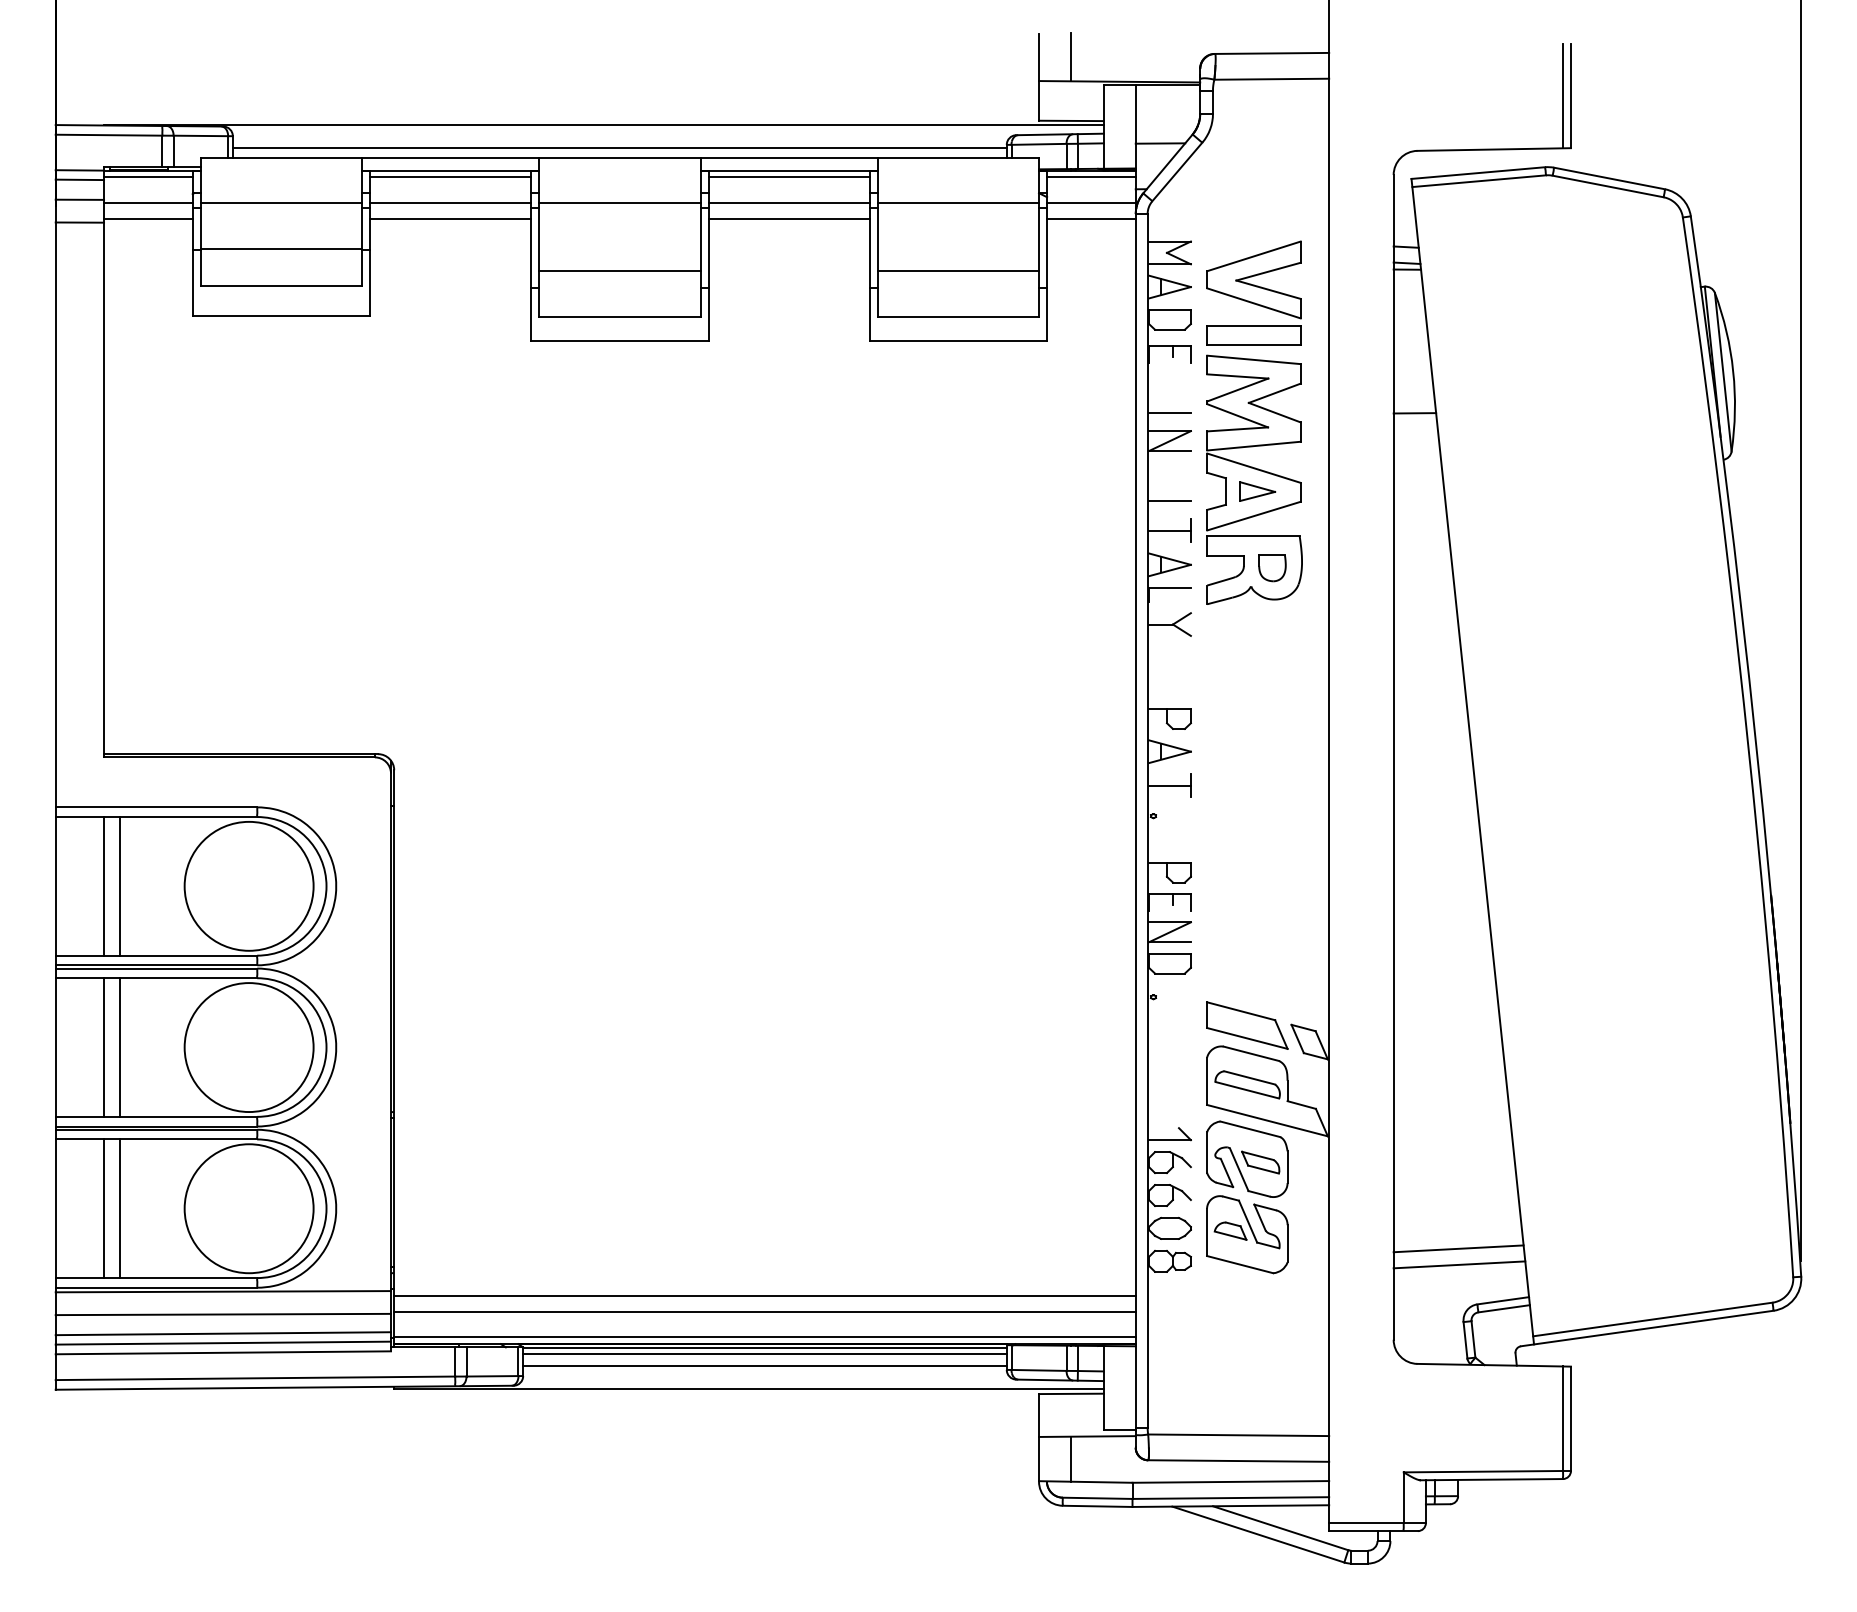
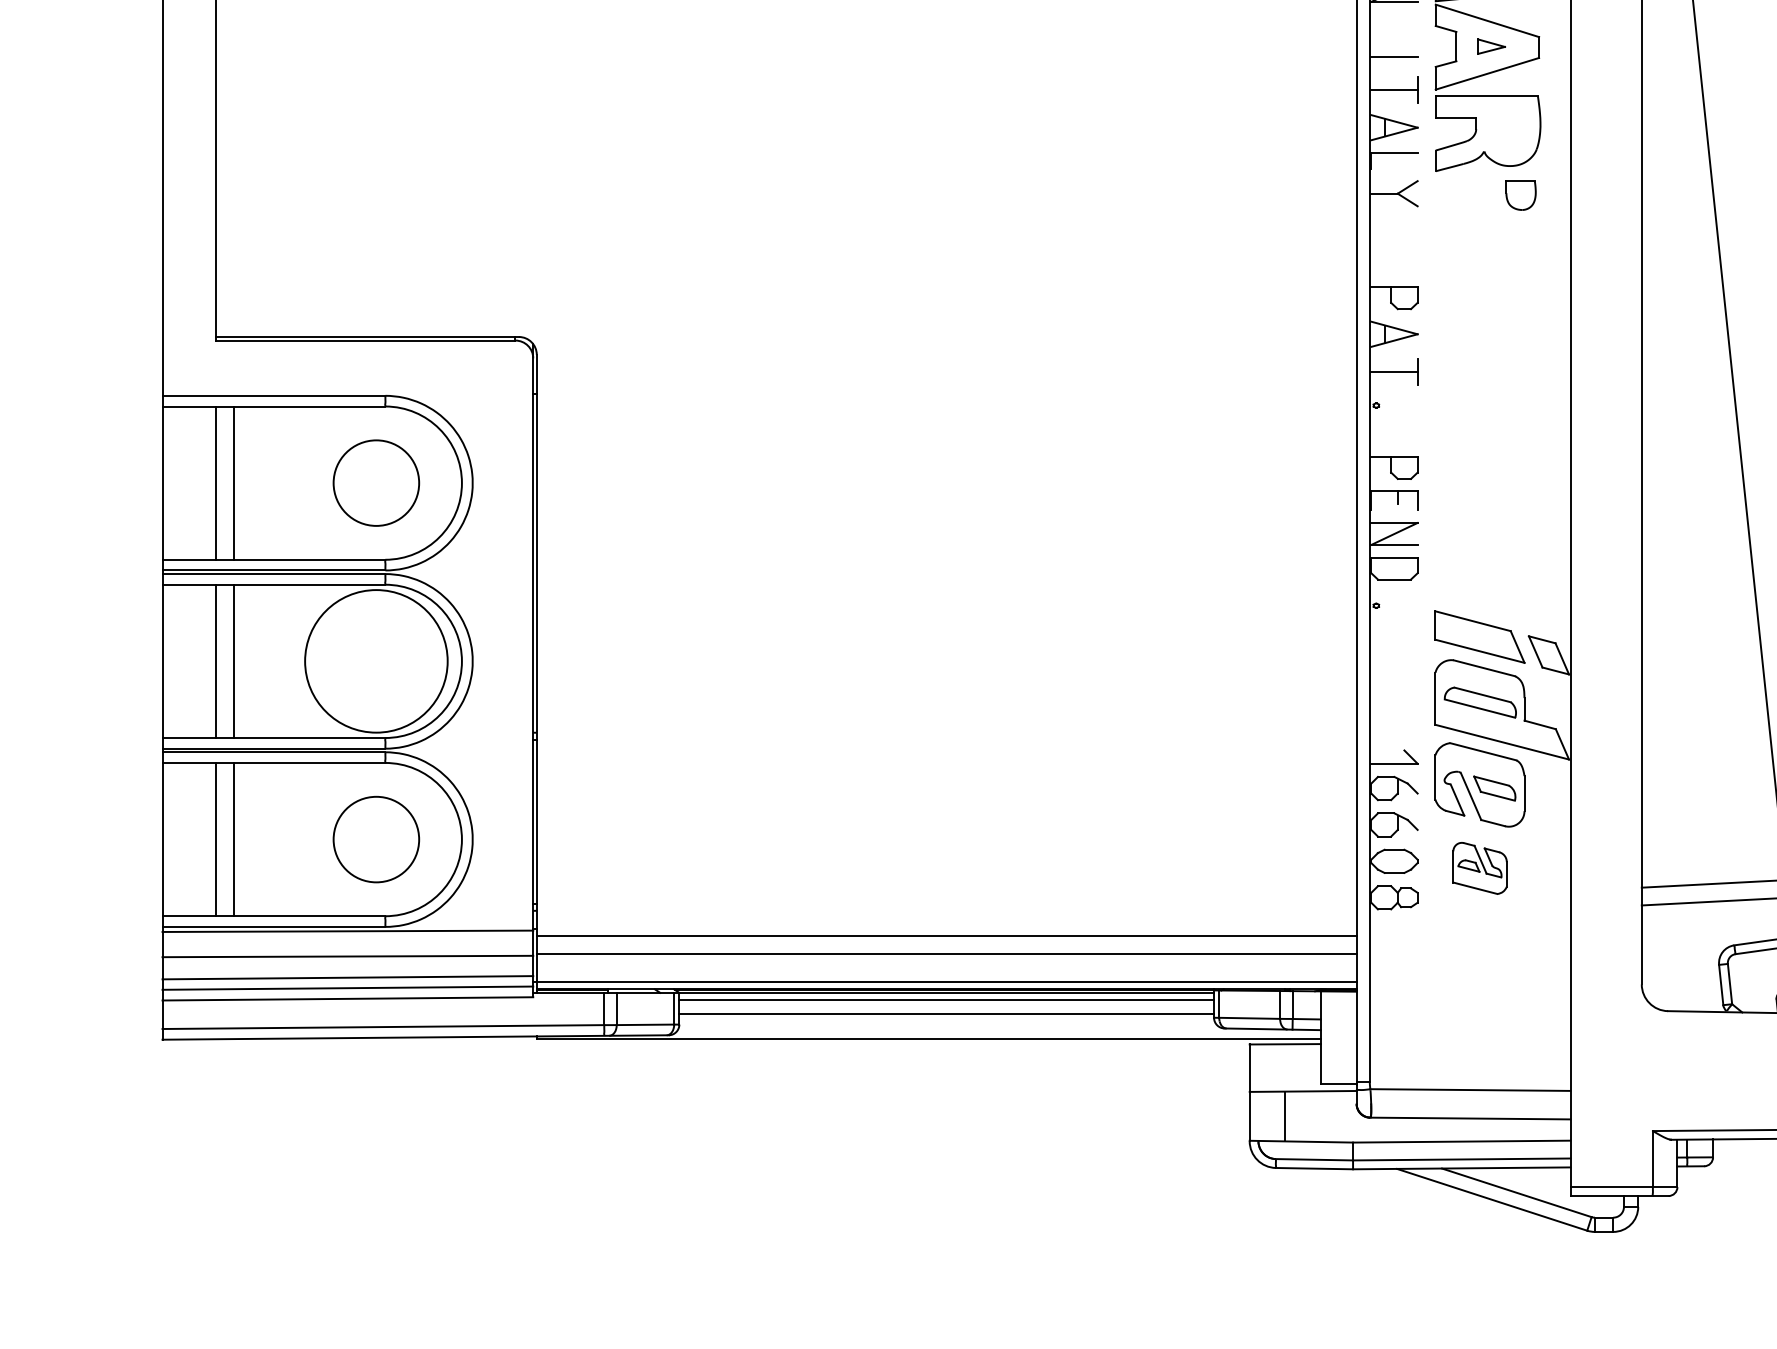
part: (1257, 491) -> (1491, 46), size x0.7
part: (1272, 568) -> (1521, 195), moved
circle: (248, 885) -> (375, 482), size x0.6
circle: (248, 1208) -> (375, 839), size x0.6
part: (1247, 1234) -> (1480, 868), size x0.6

